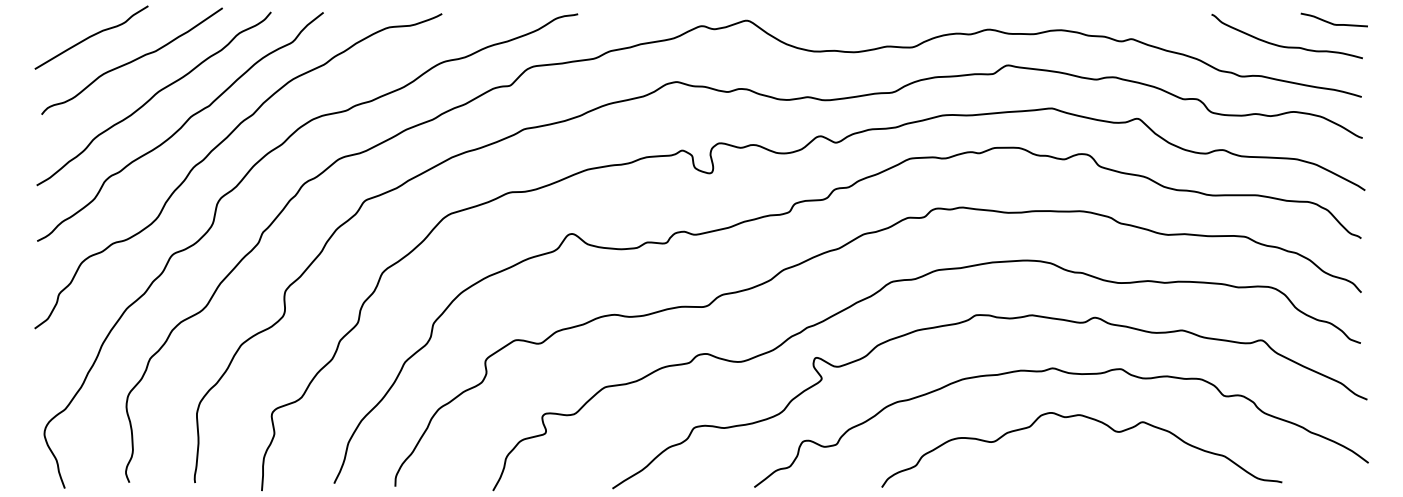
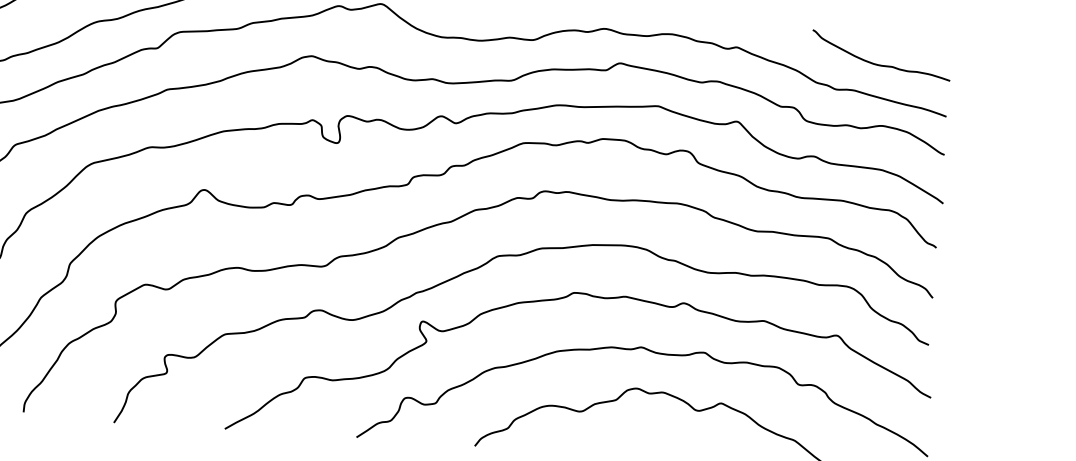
curve: (1331, 22) -> (923, 45), removed

